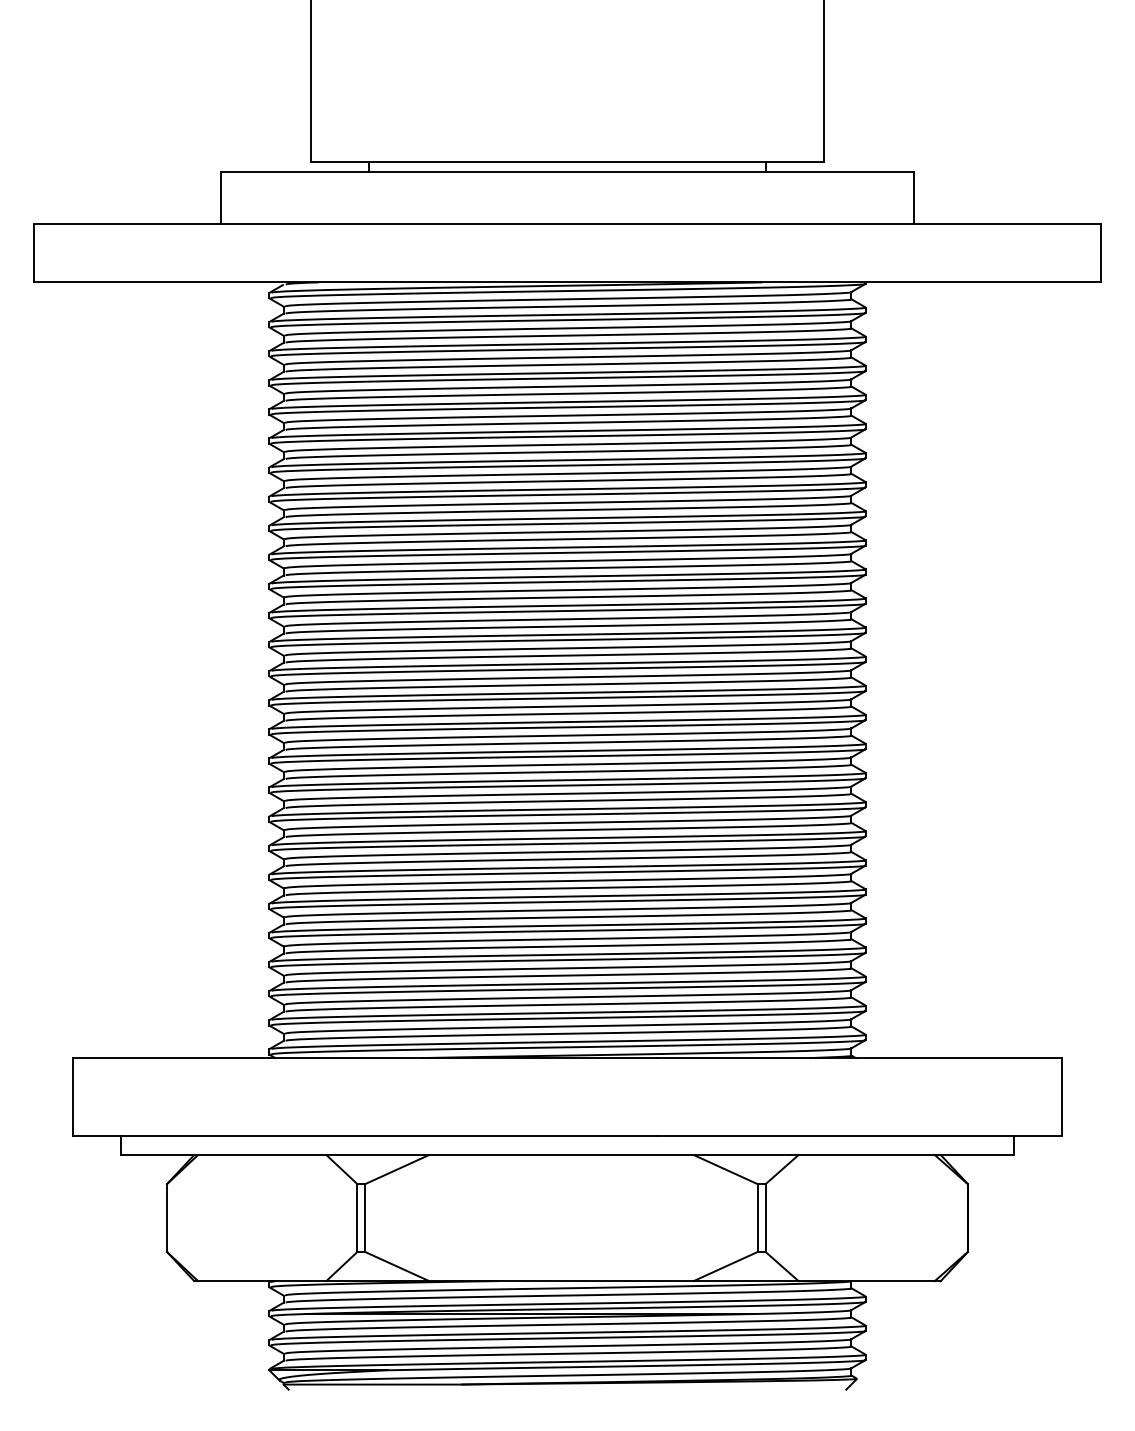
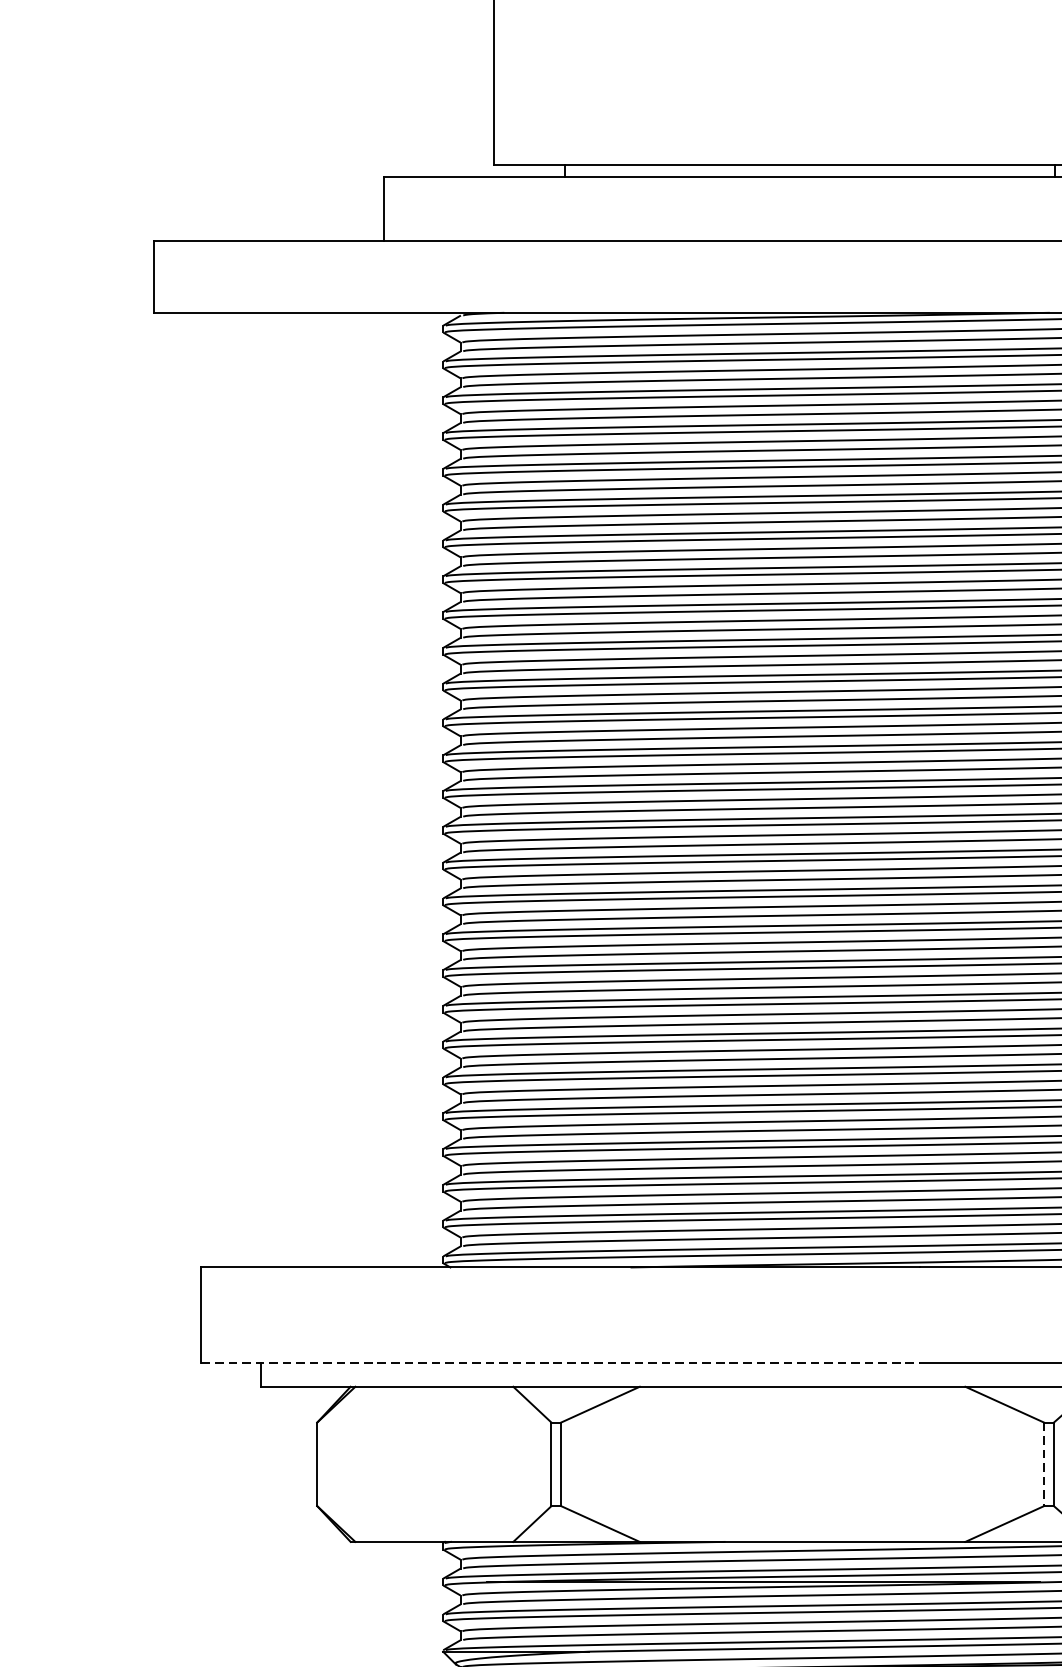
line: (364, 1135) -> (560, 1362), solid -> dashed
line: (757, 1218) -> (1043, 1464), solid -> dashed

